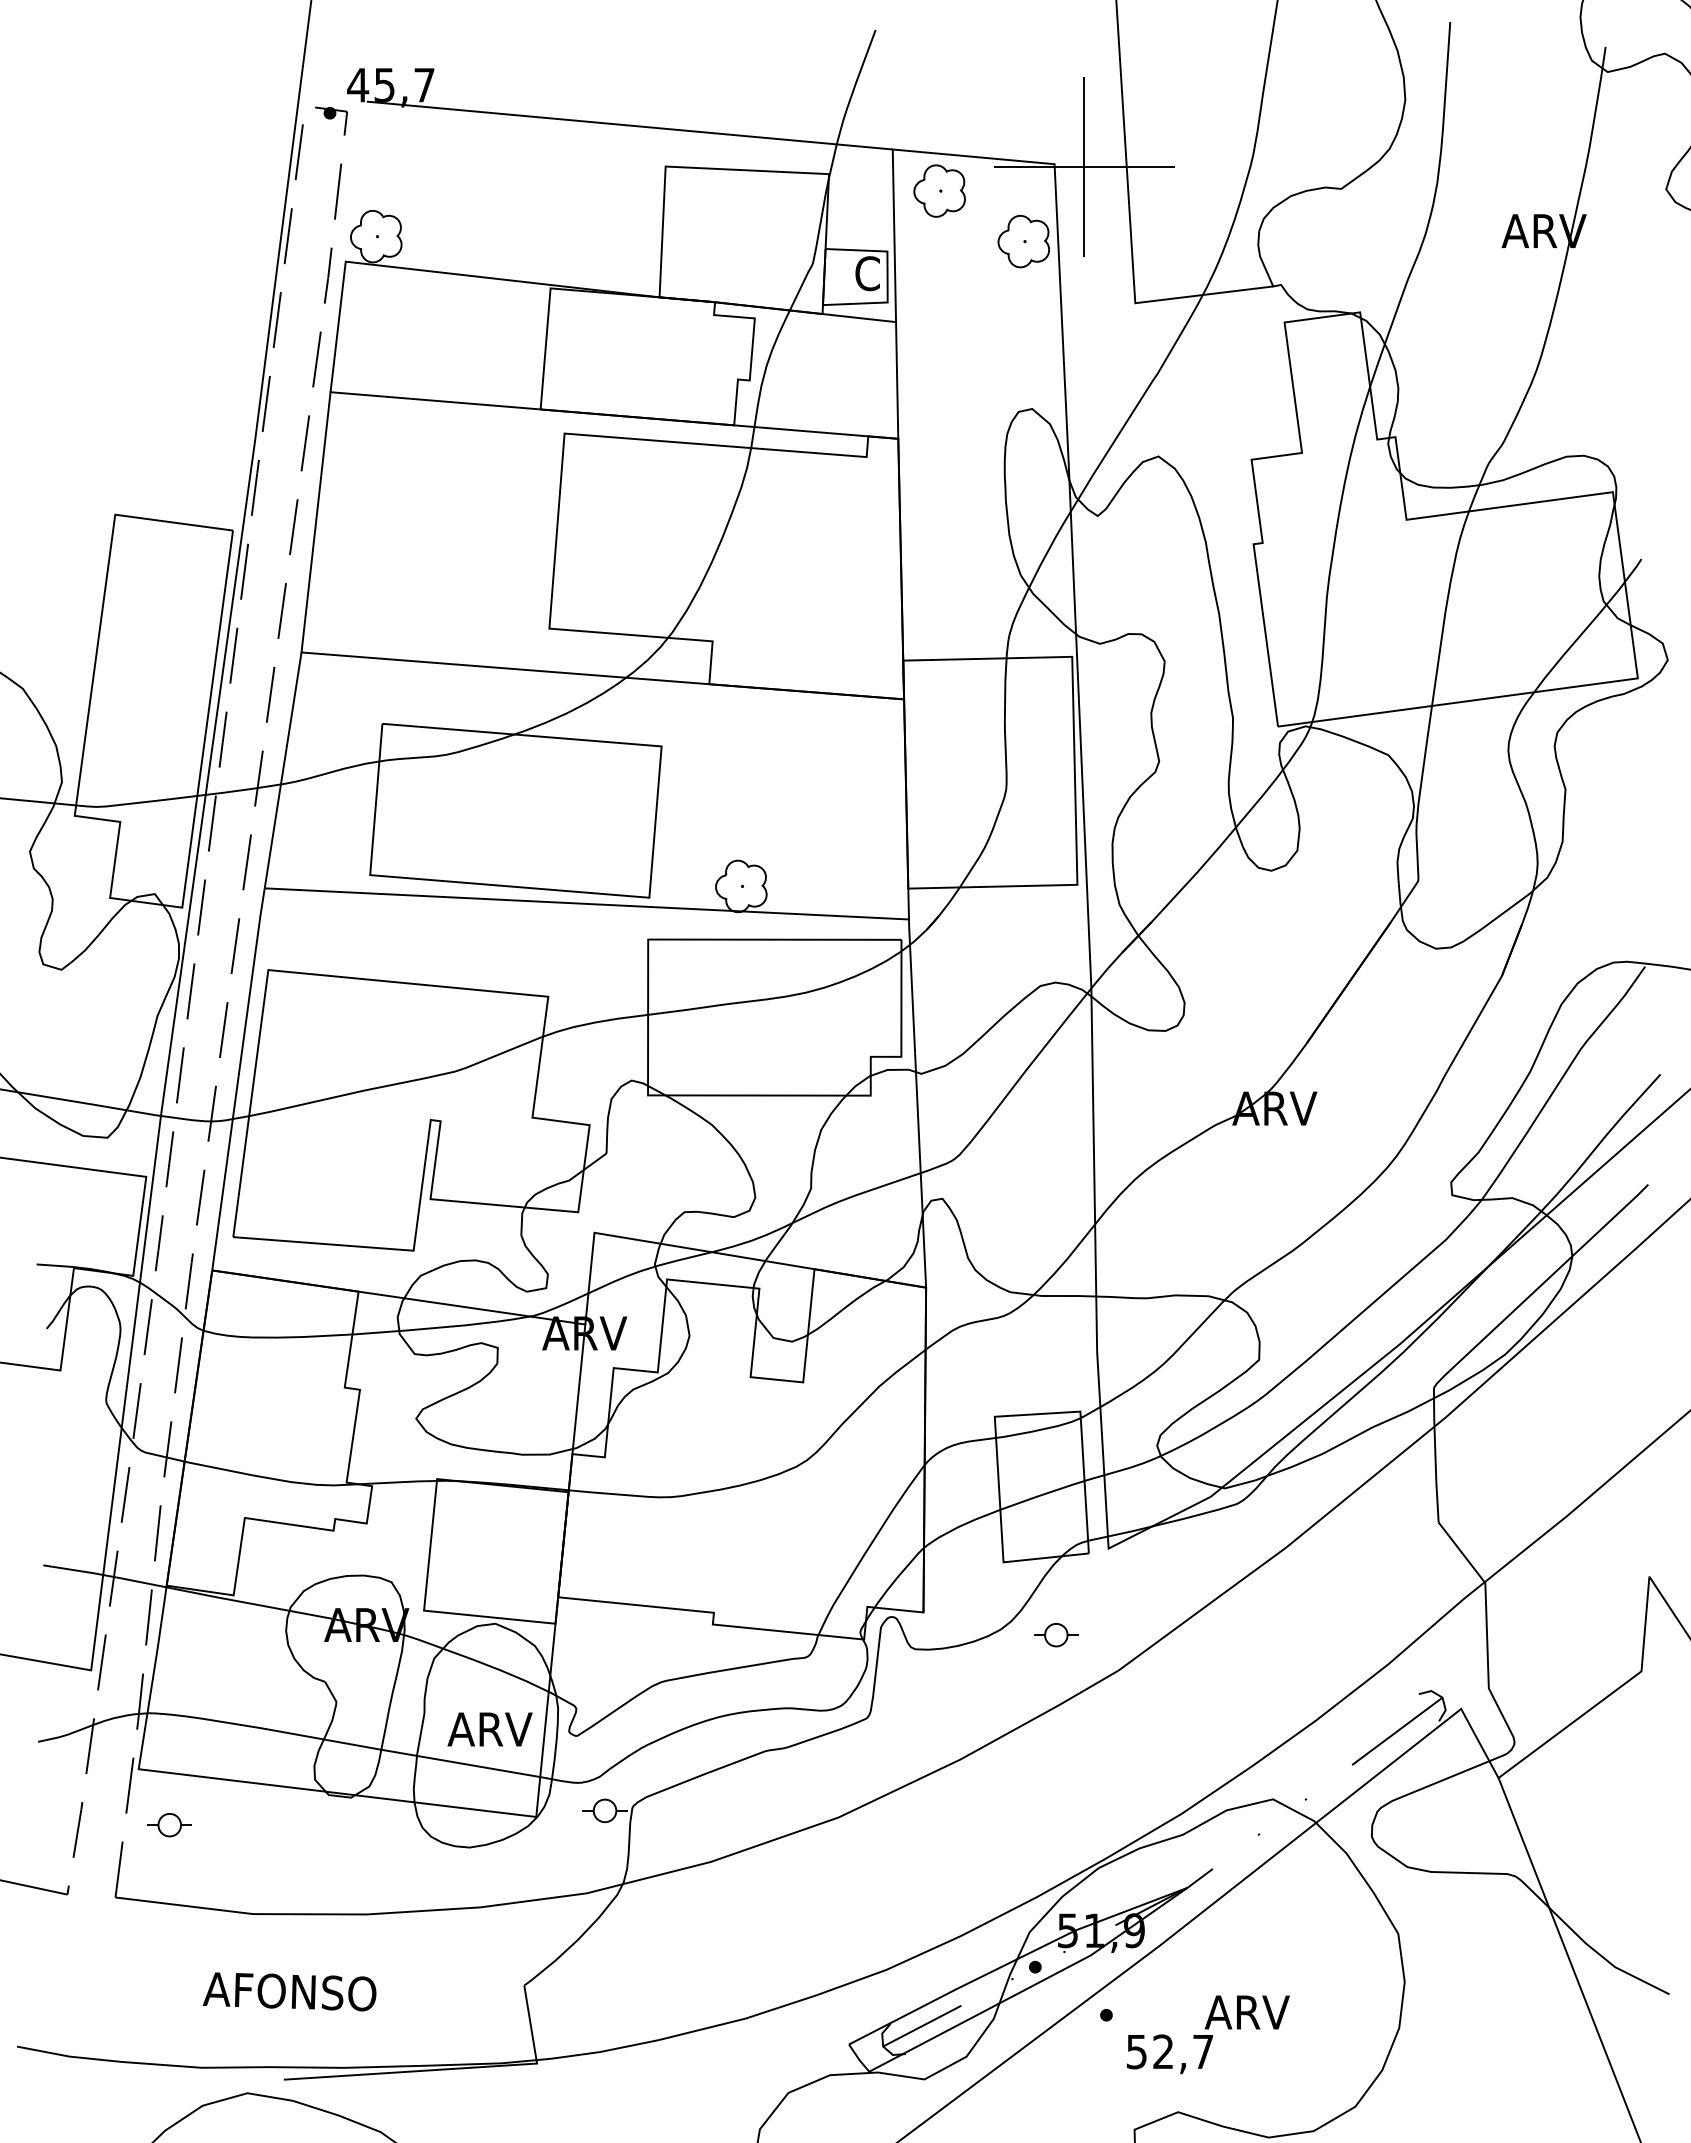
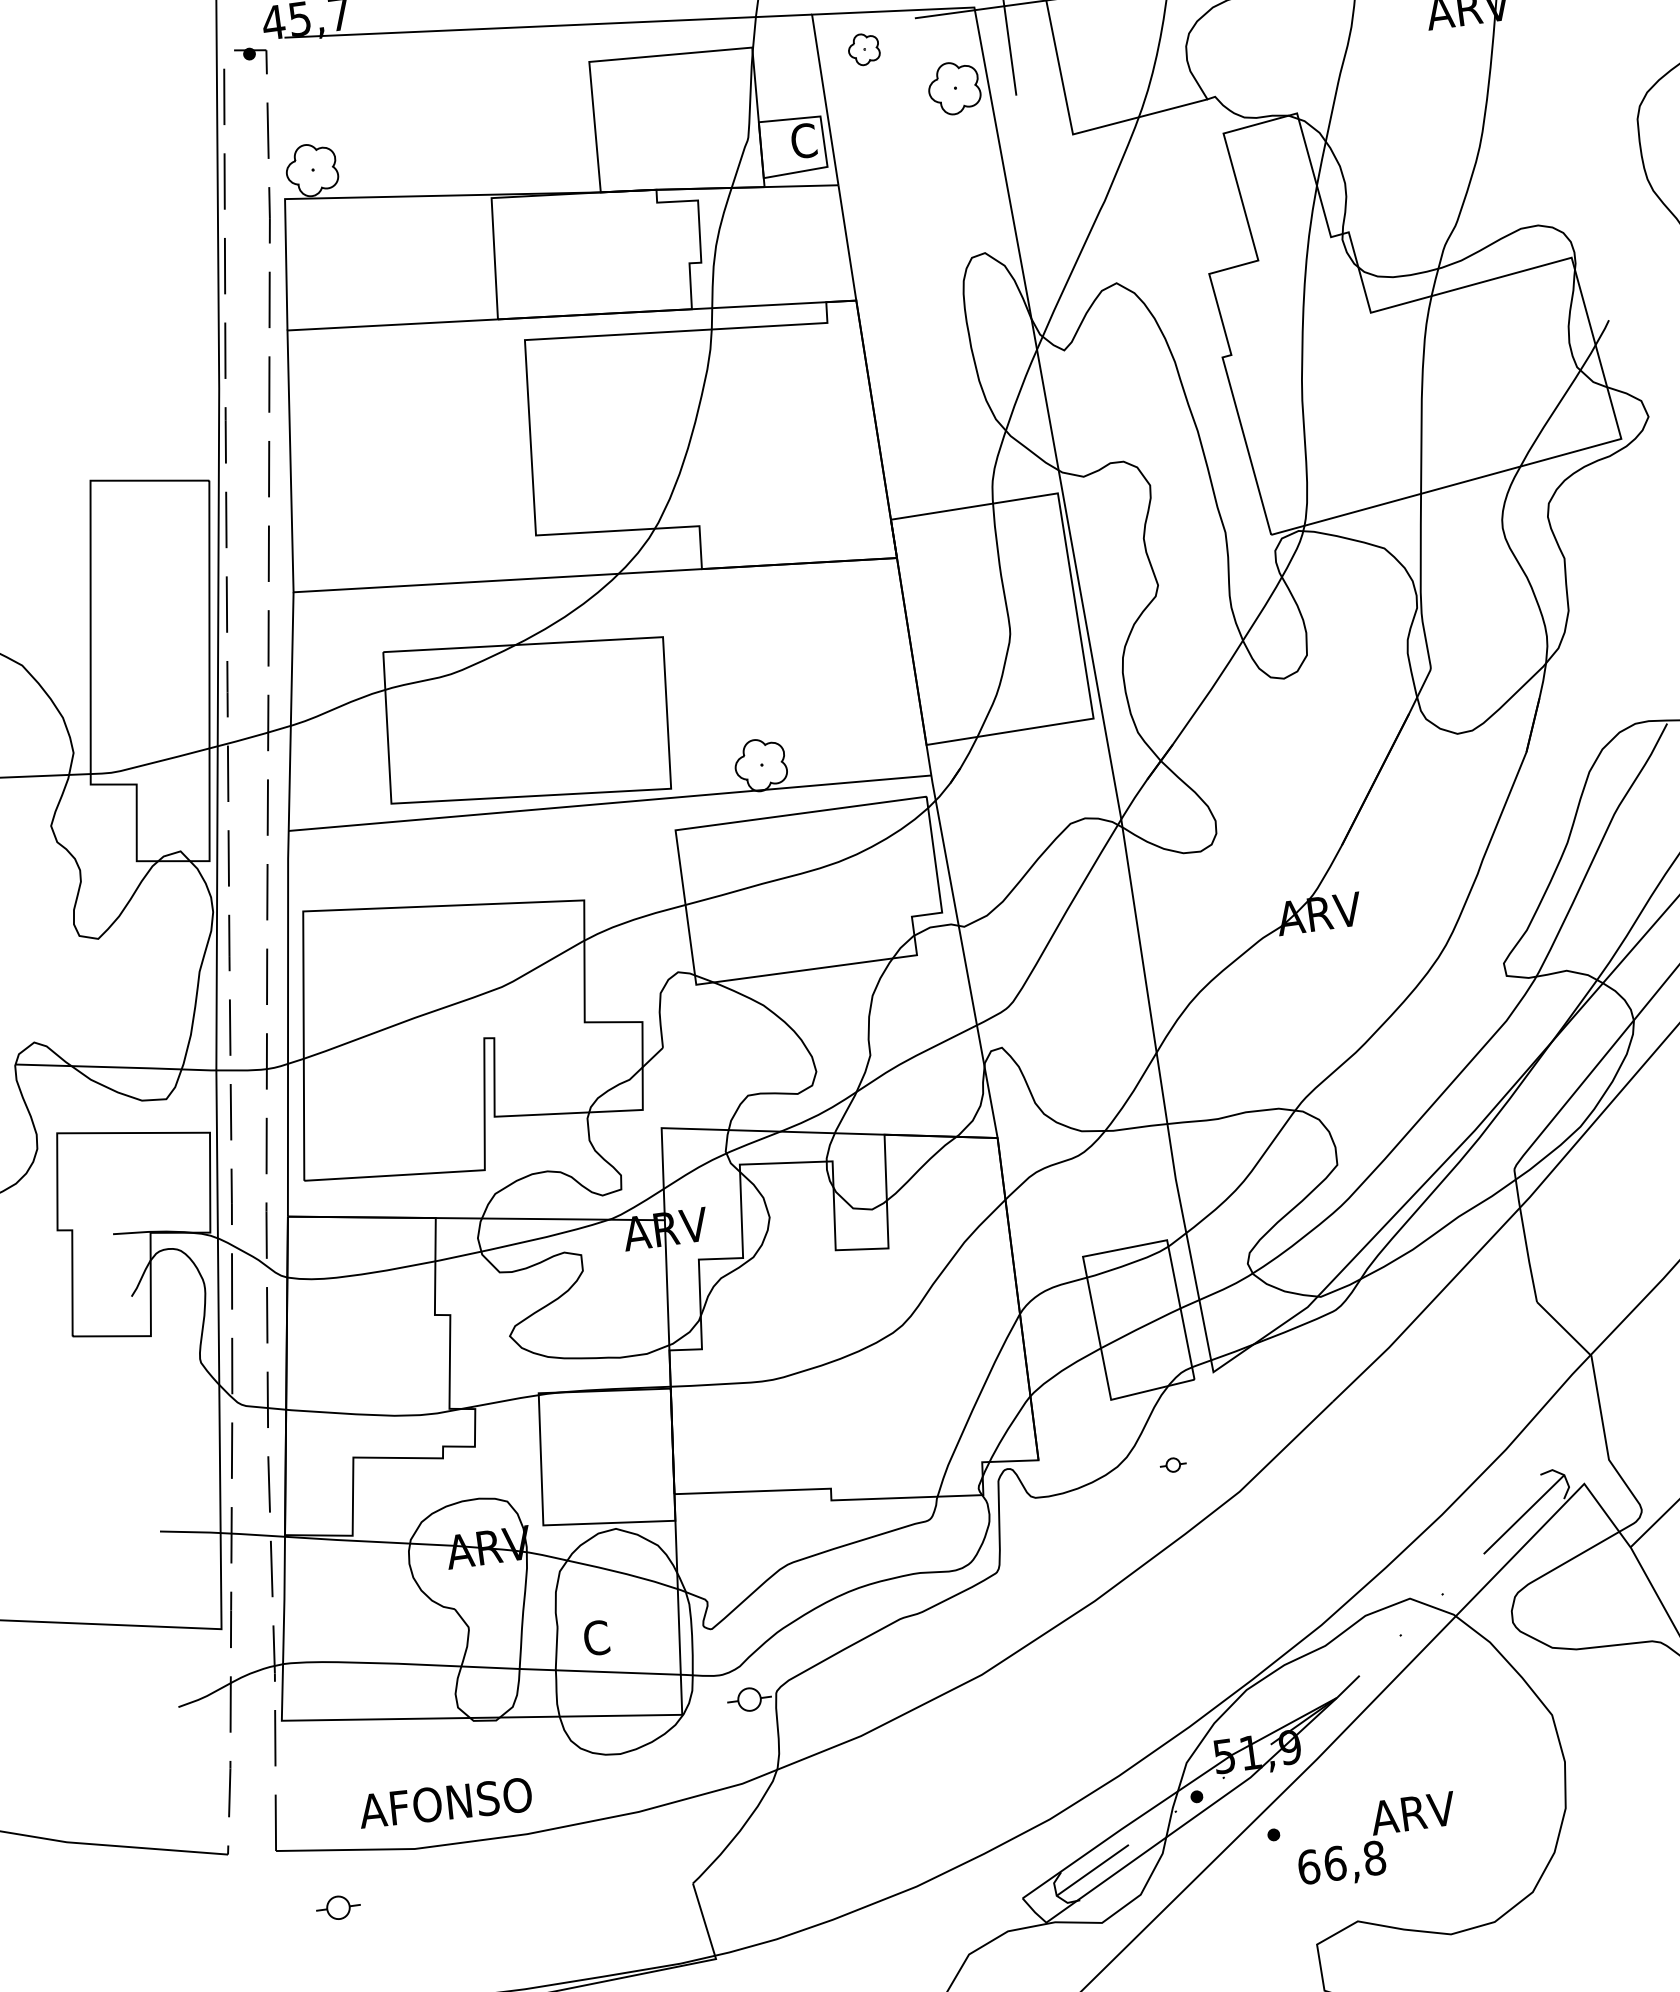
part: (939, 190) -> (863, 48), size x0.6
part: (1056, 1635) -> (1173, 1465), size x0.6
text: (489, 1729) -> (624, 1634), ARV -> C
part: (169, 1825) -> (338, 1908), moved
text: (289, 1991) -> (445, 1802), moved
text: (1169, 2051) -> (1341, 1862), 52,7 -> 66,8

